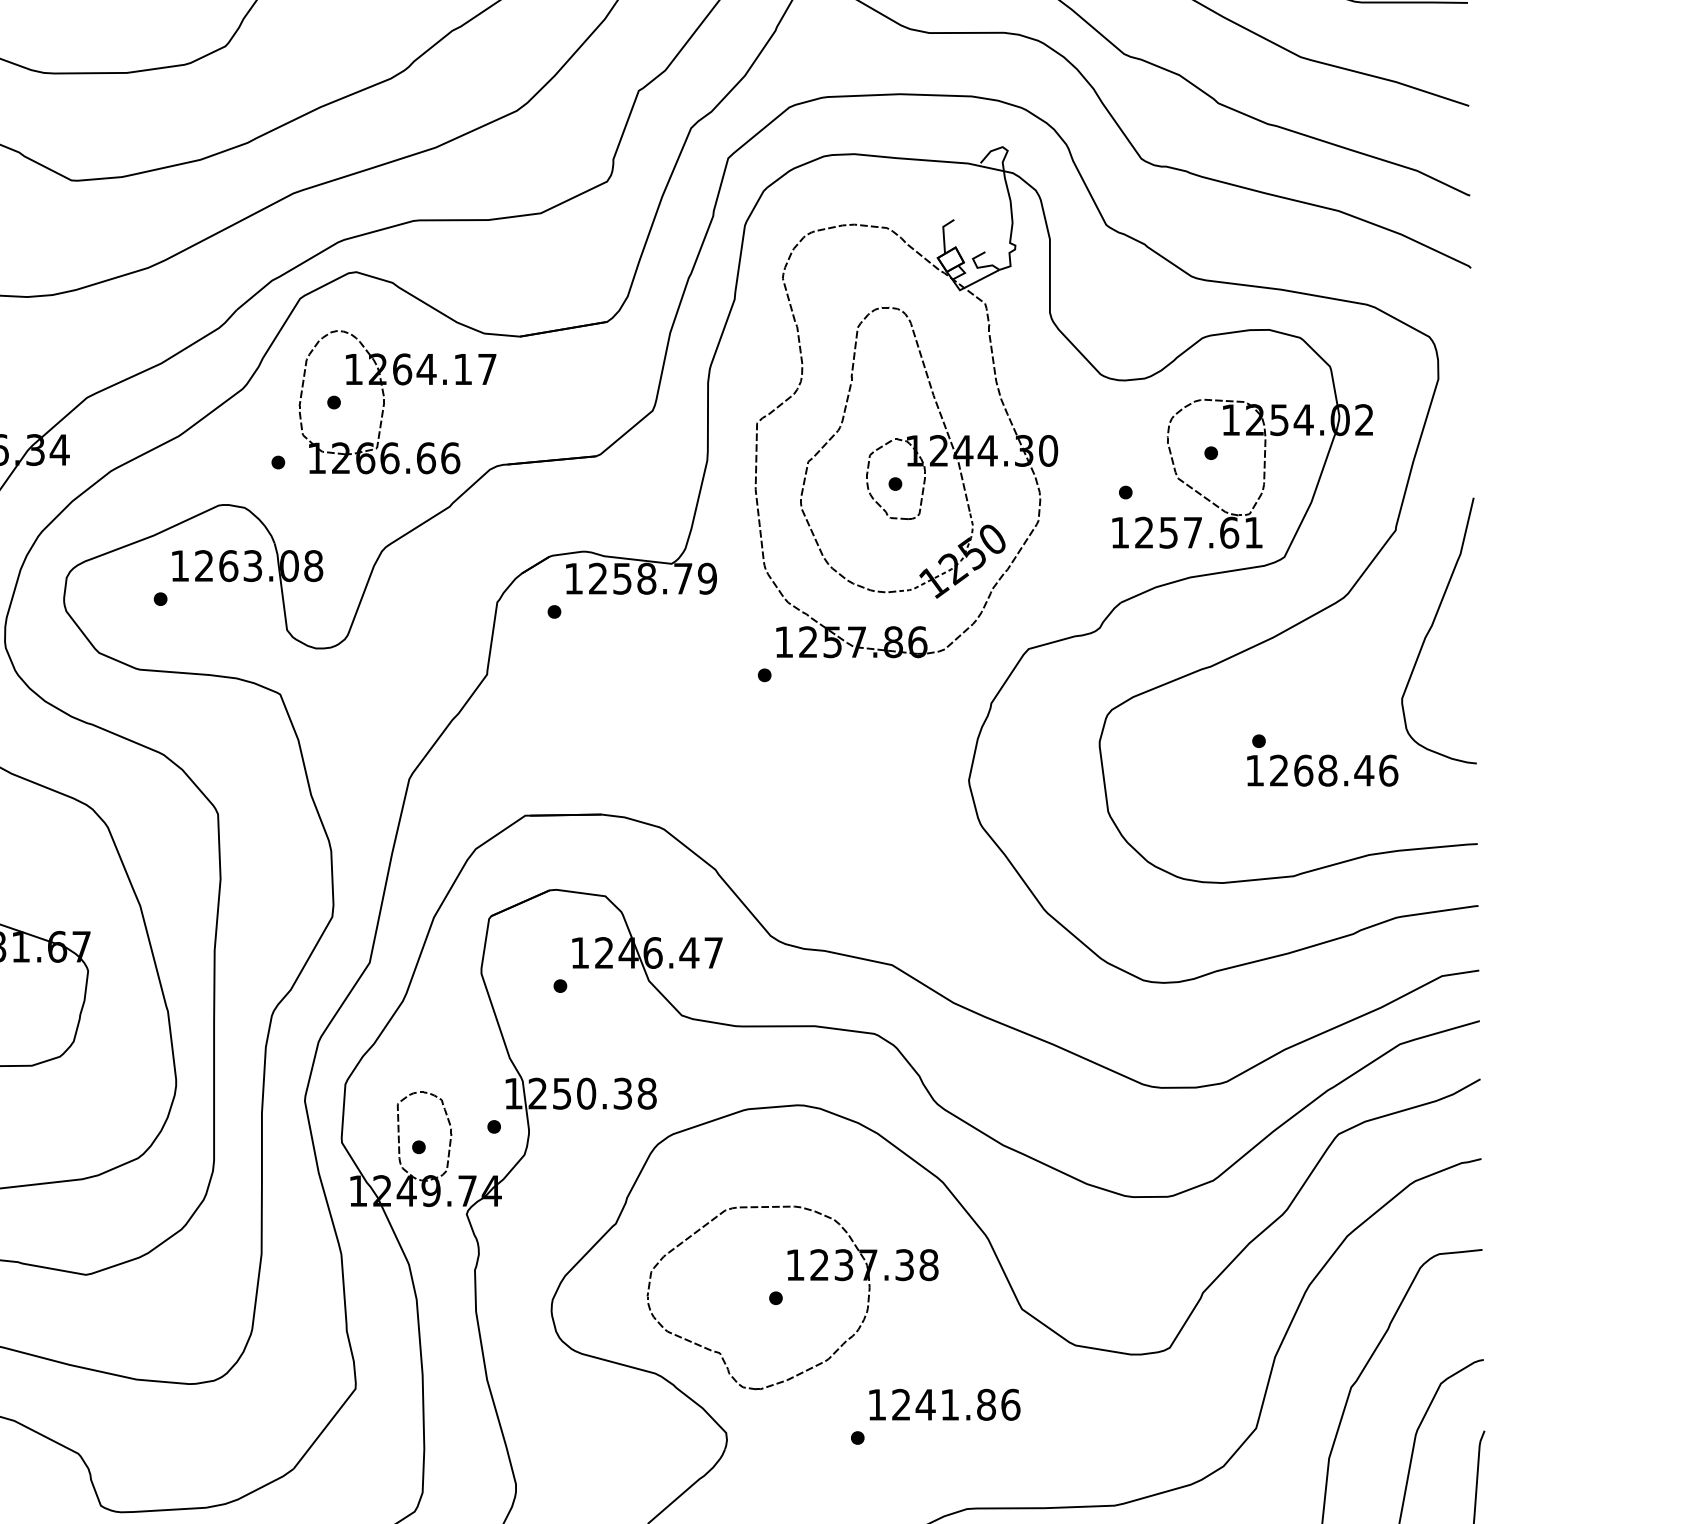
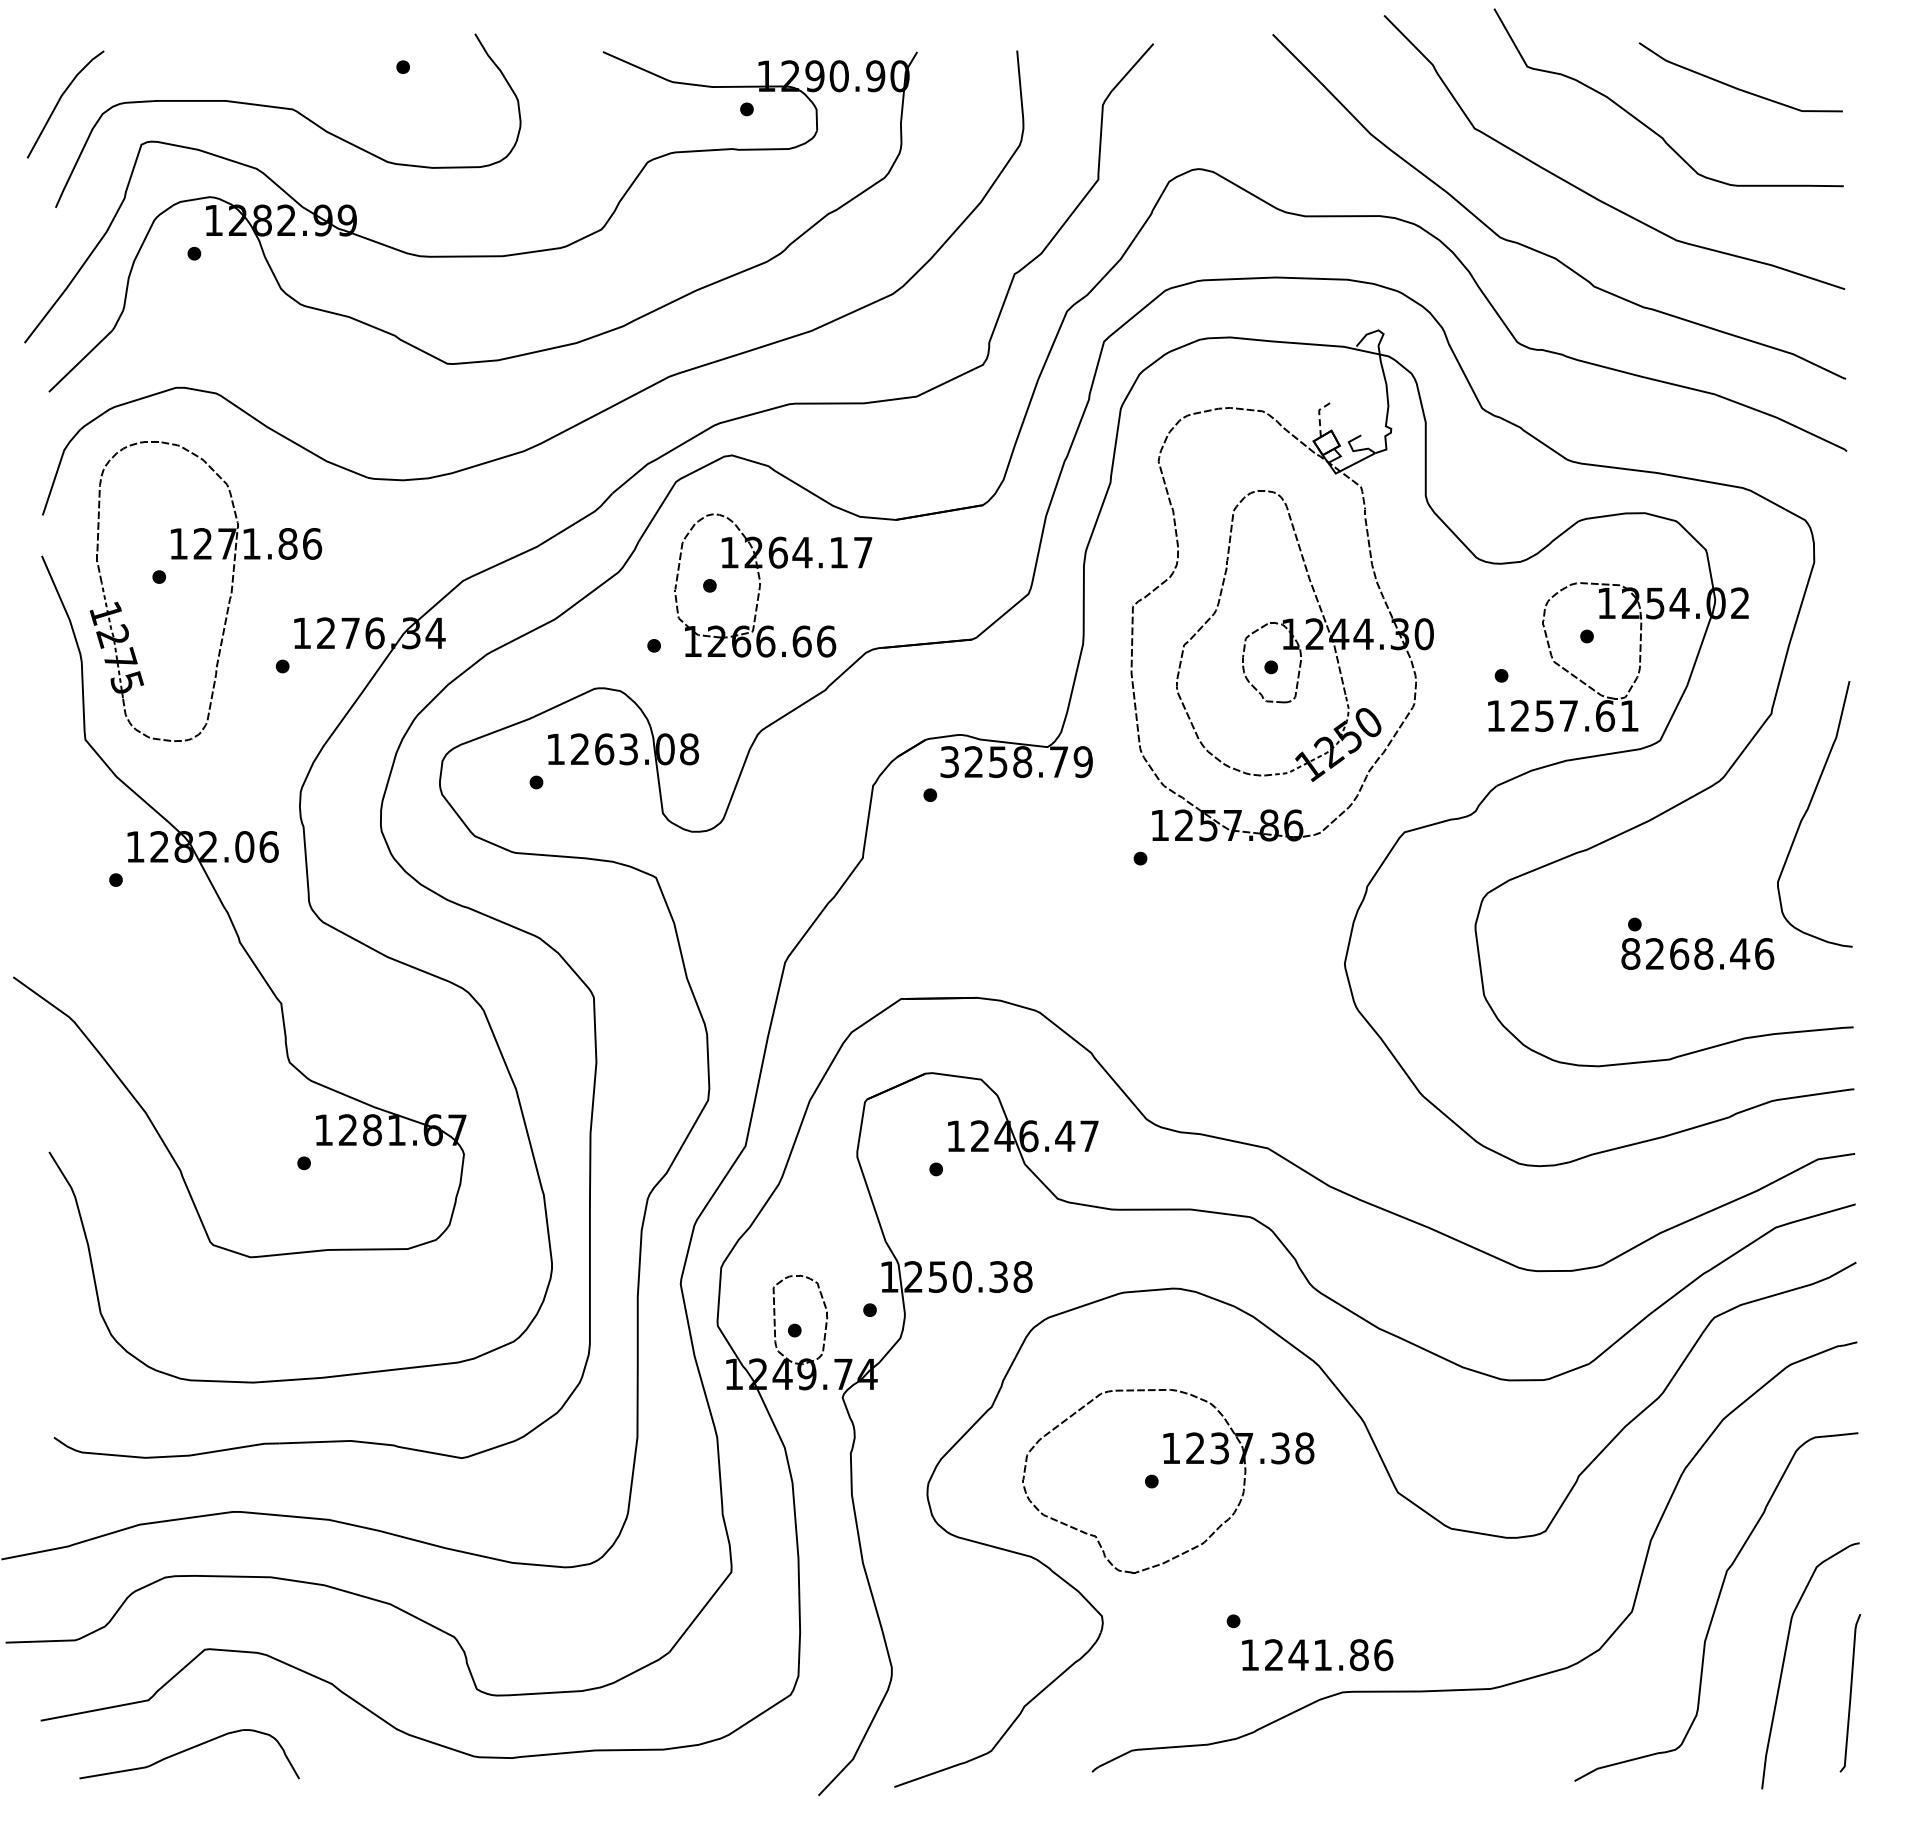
line: (943, 233) -> (1319, 416), solid -> dashed
text: (573, 579) -> (949, 762), 1258.79 -> 3258.79
text: (1254, 770) -> (1630, 953), 1268.46 -> 8268.46
text: (944, 1405) -> (1317, 1655), moved

